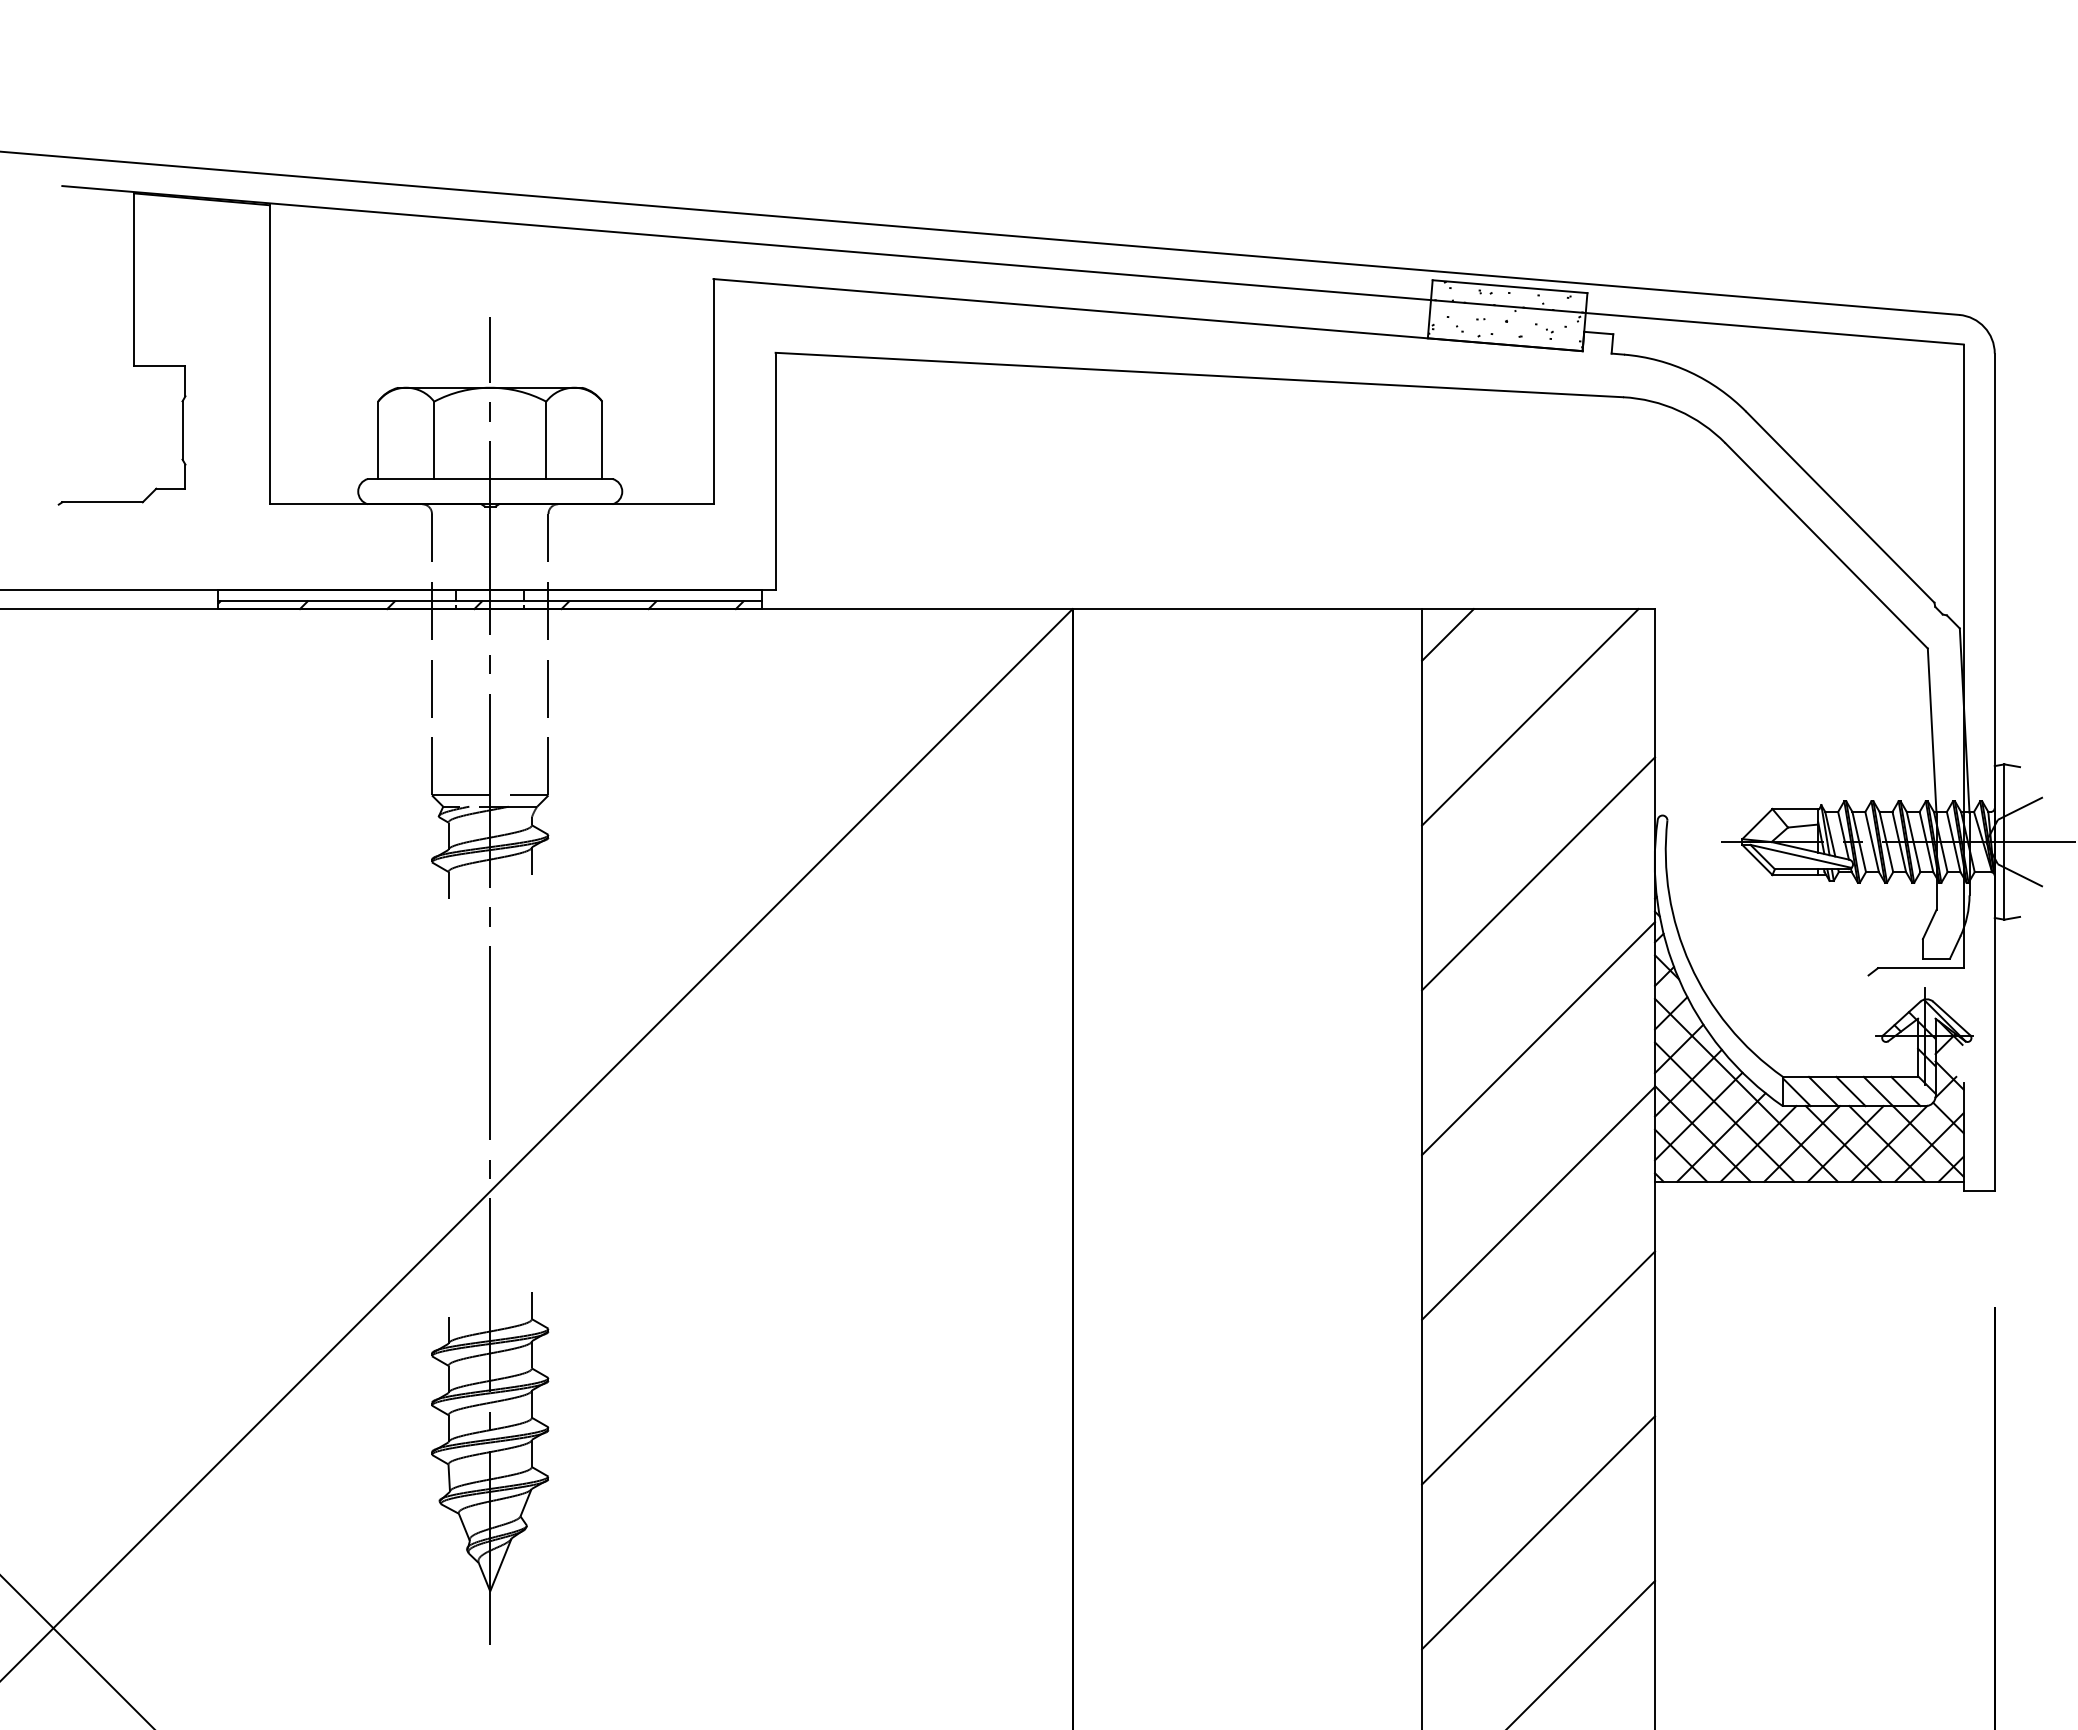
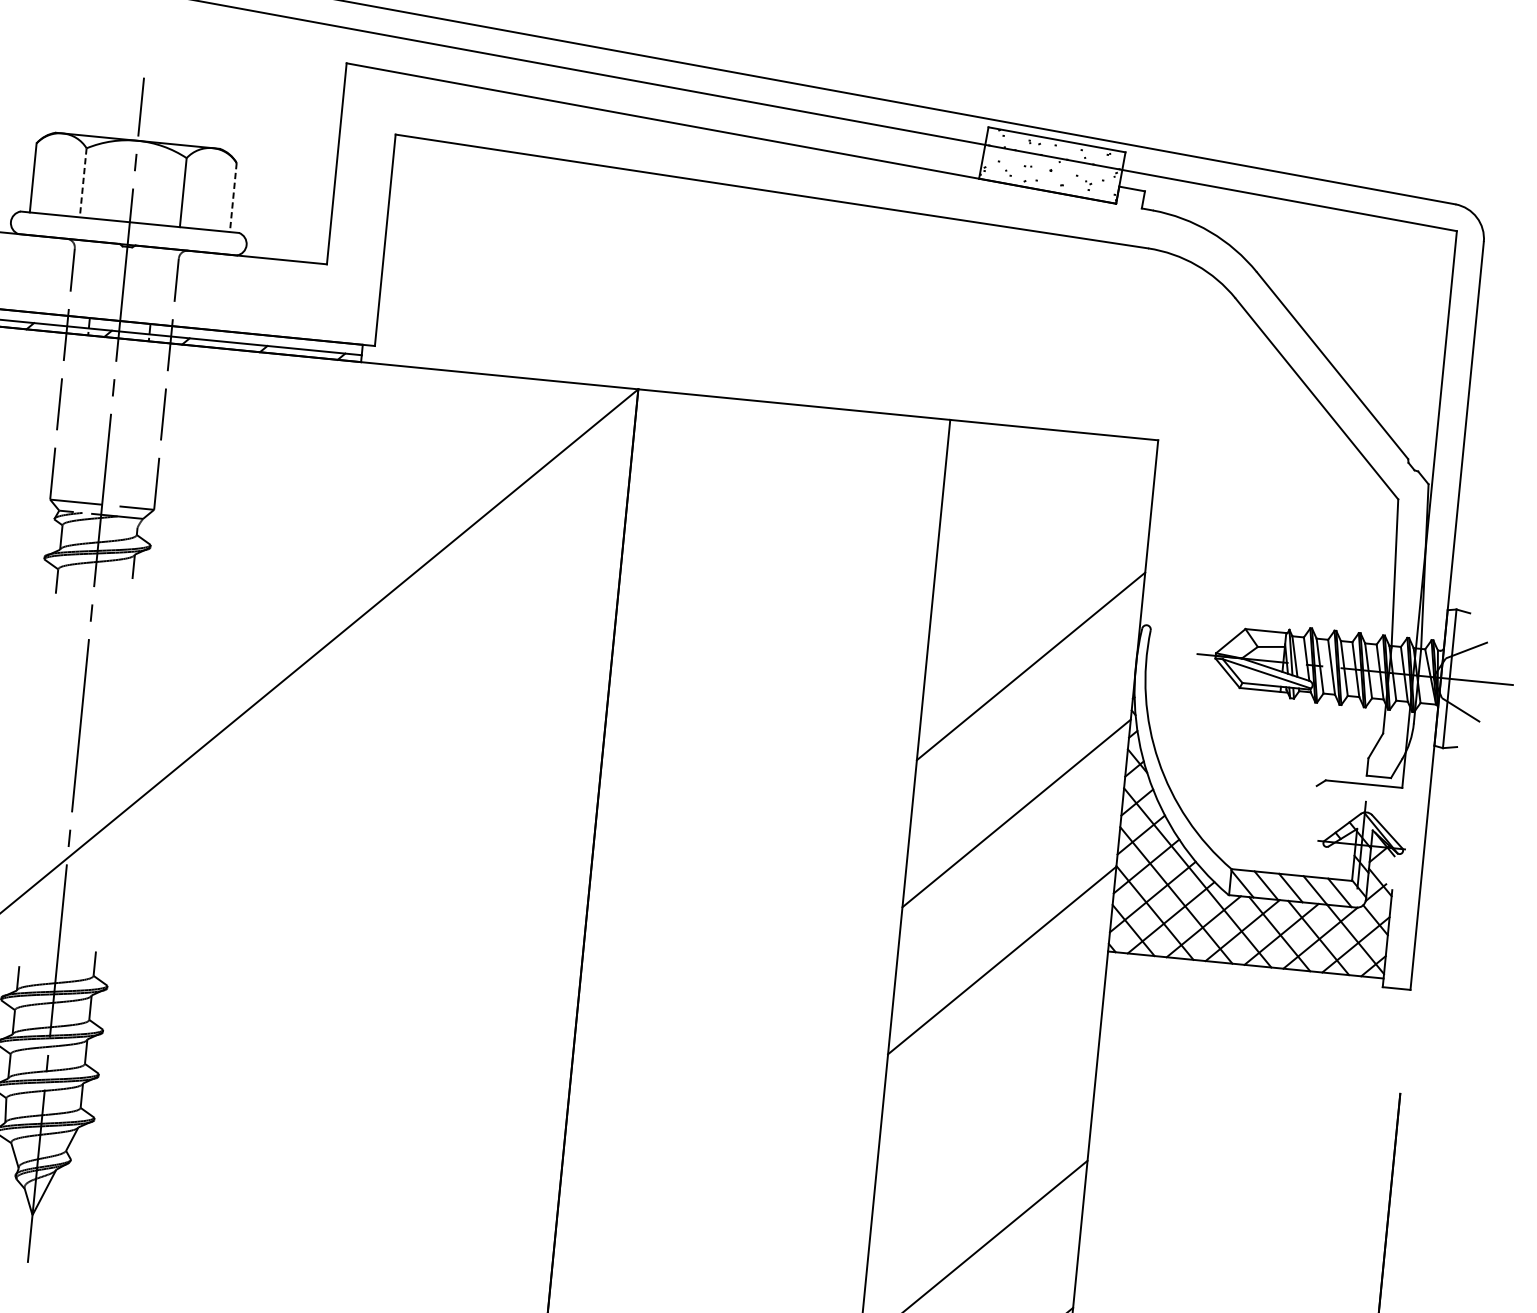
line: (434, 440) -> (83, 183), solid -> dashed
line: (602, 440) -> (233, 197), solid -> dashed
line: (1447, 634) -> (970, 444), removed
line: (1530, 717) -> (1037, 526), removed
line: (1538, 1367) -> (987, 1107), removed

